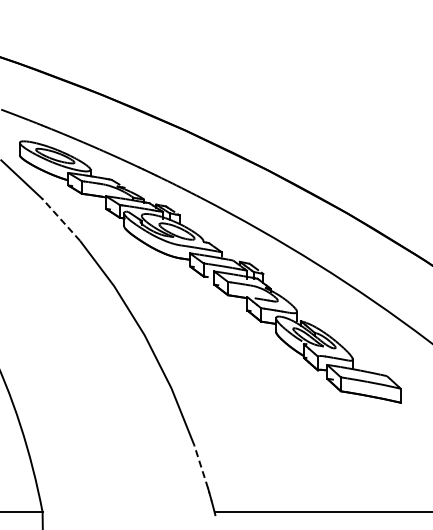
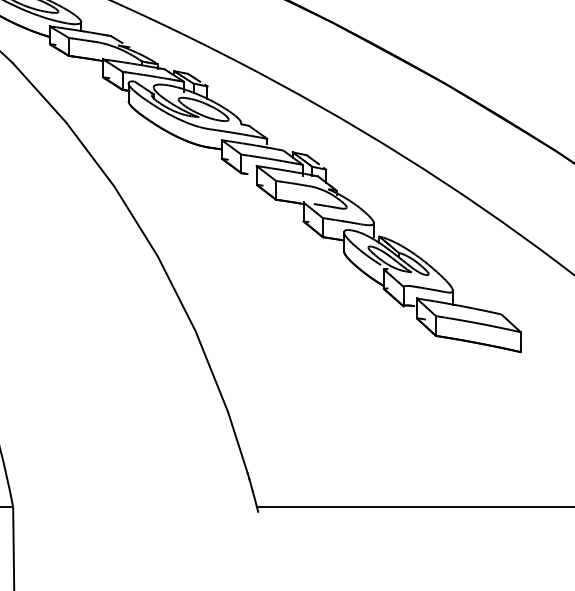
line: (60, 219) -> (38, 92), dashed -> solid
line: (201, 466) -> (238, 442), dashed -> solid

